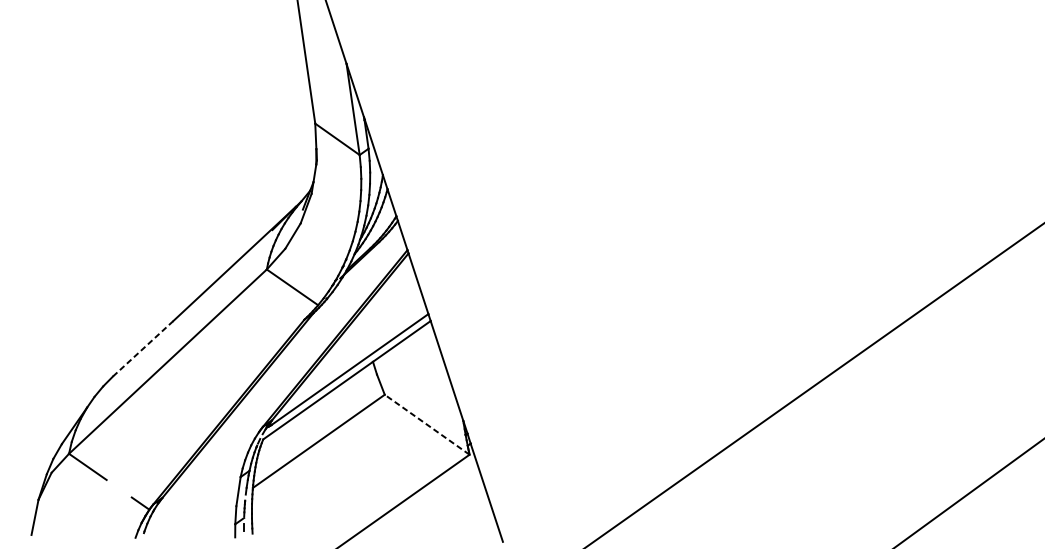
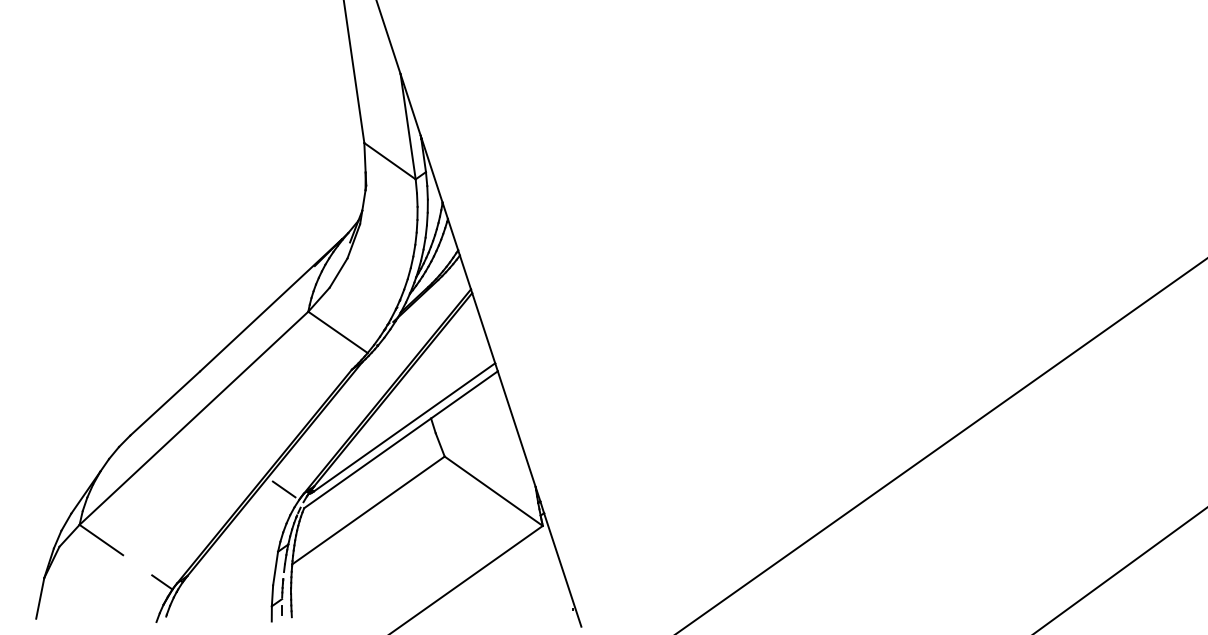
line: (143, 348) -> (165, 403), dashed -> solid
line: (245, 423) -> (283, 489), added
line: (426, 424) -> (493, 490), dashed -> solid

